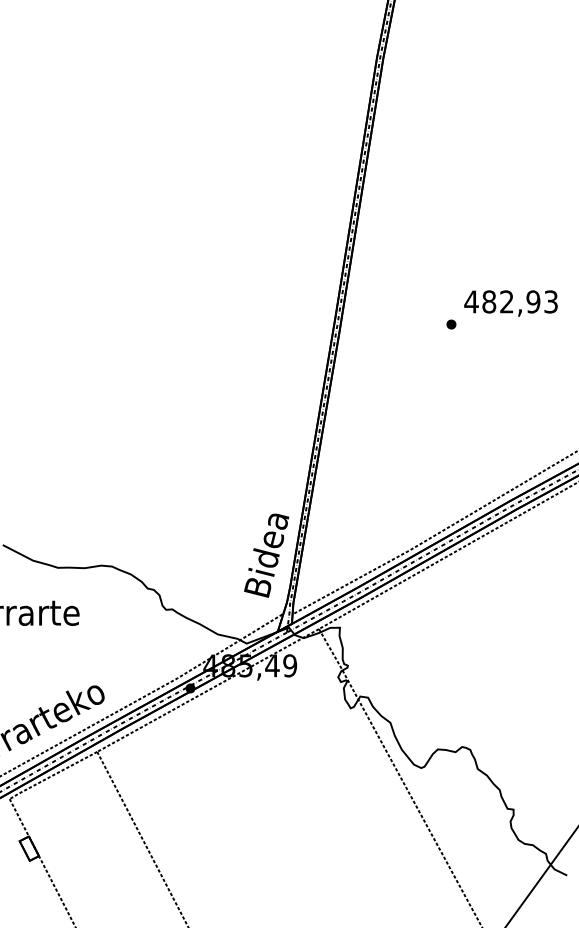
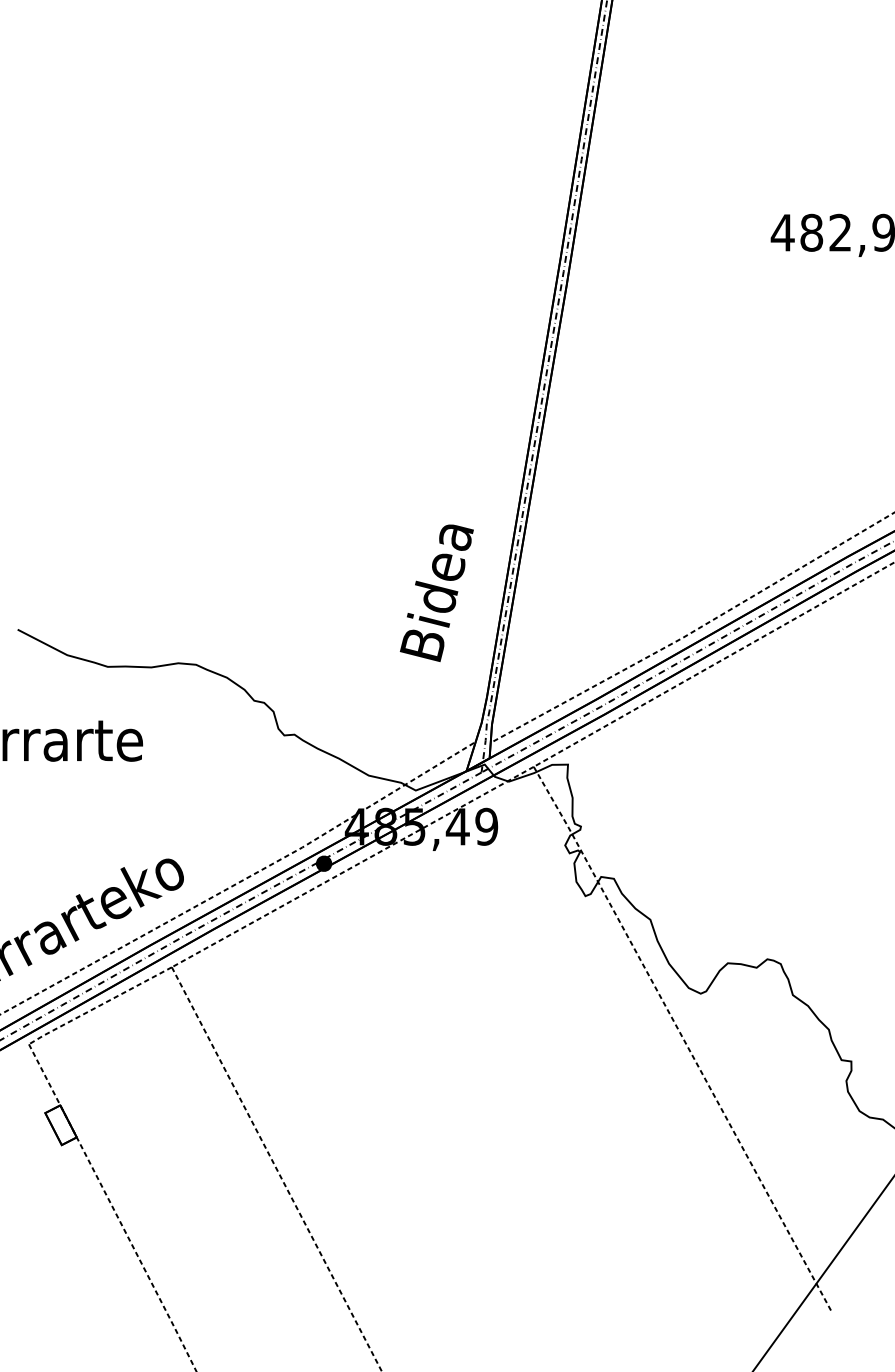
part: (451, 324) -> (750, 269), removed
text: (266, 555) -> (436, 592), moved

